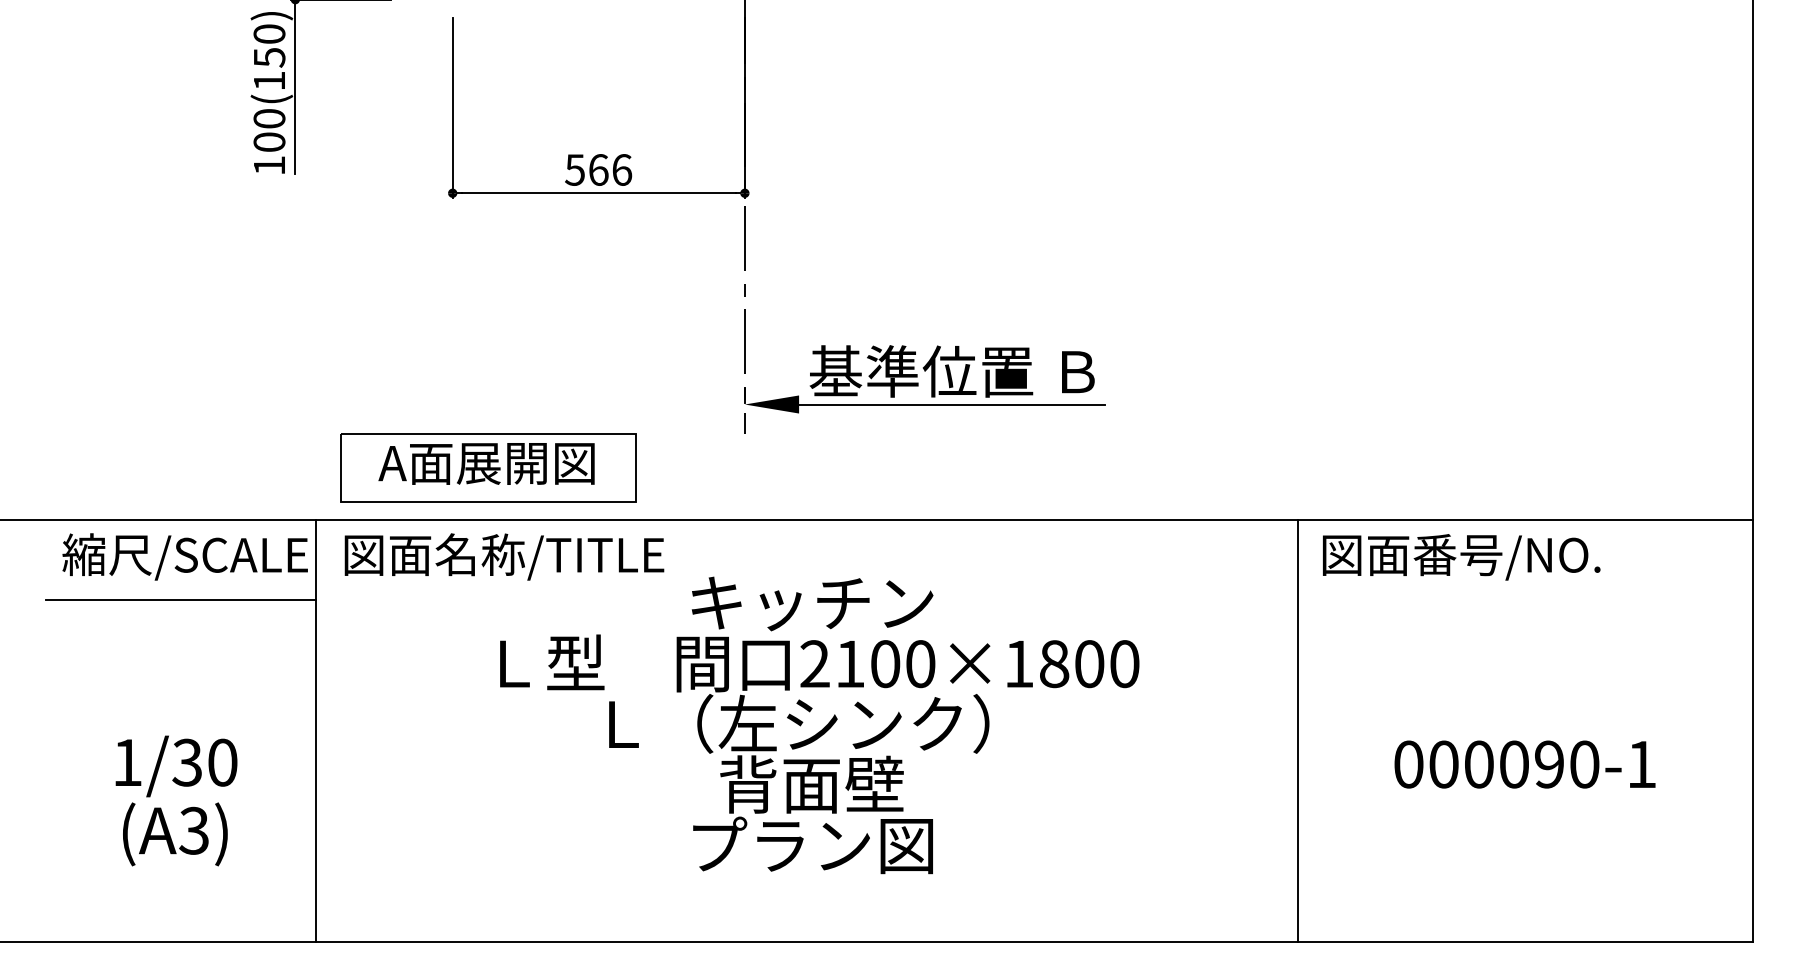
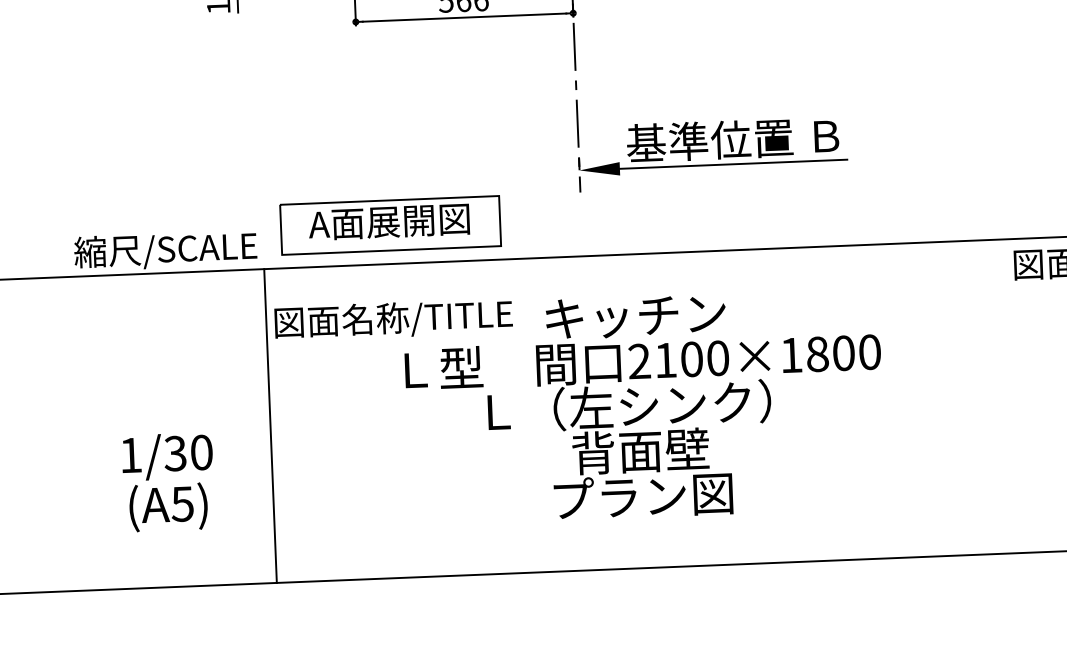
text: (184, 556) -> (165, 250), moved
text: (504, 556) -> (393, 319), moved
line: (181, 599) -> (166, 332), removed
line: (1298, 730) -> (1001, 396), removed
text: (193, 830) -> (182, 503), (A3) -> (A5)

